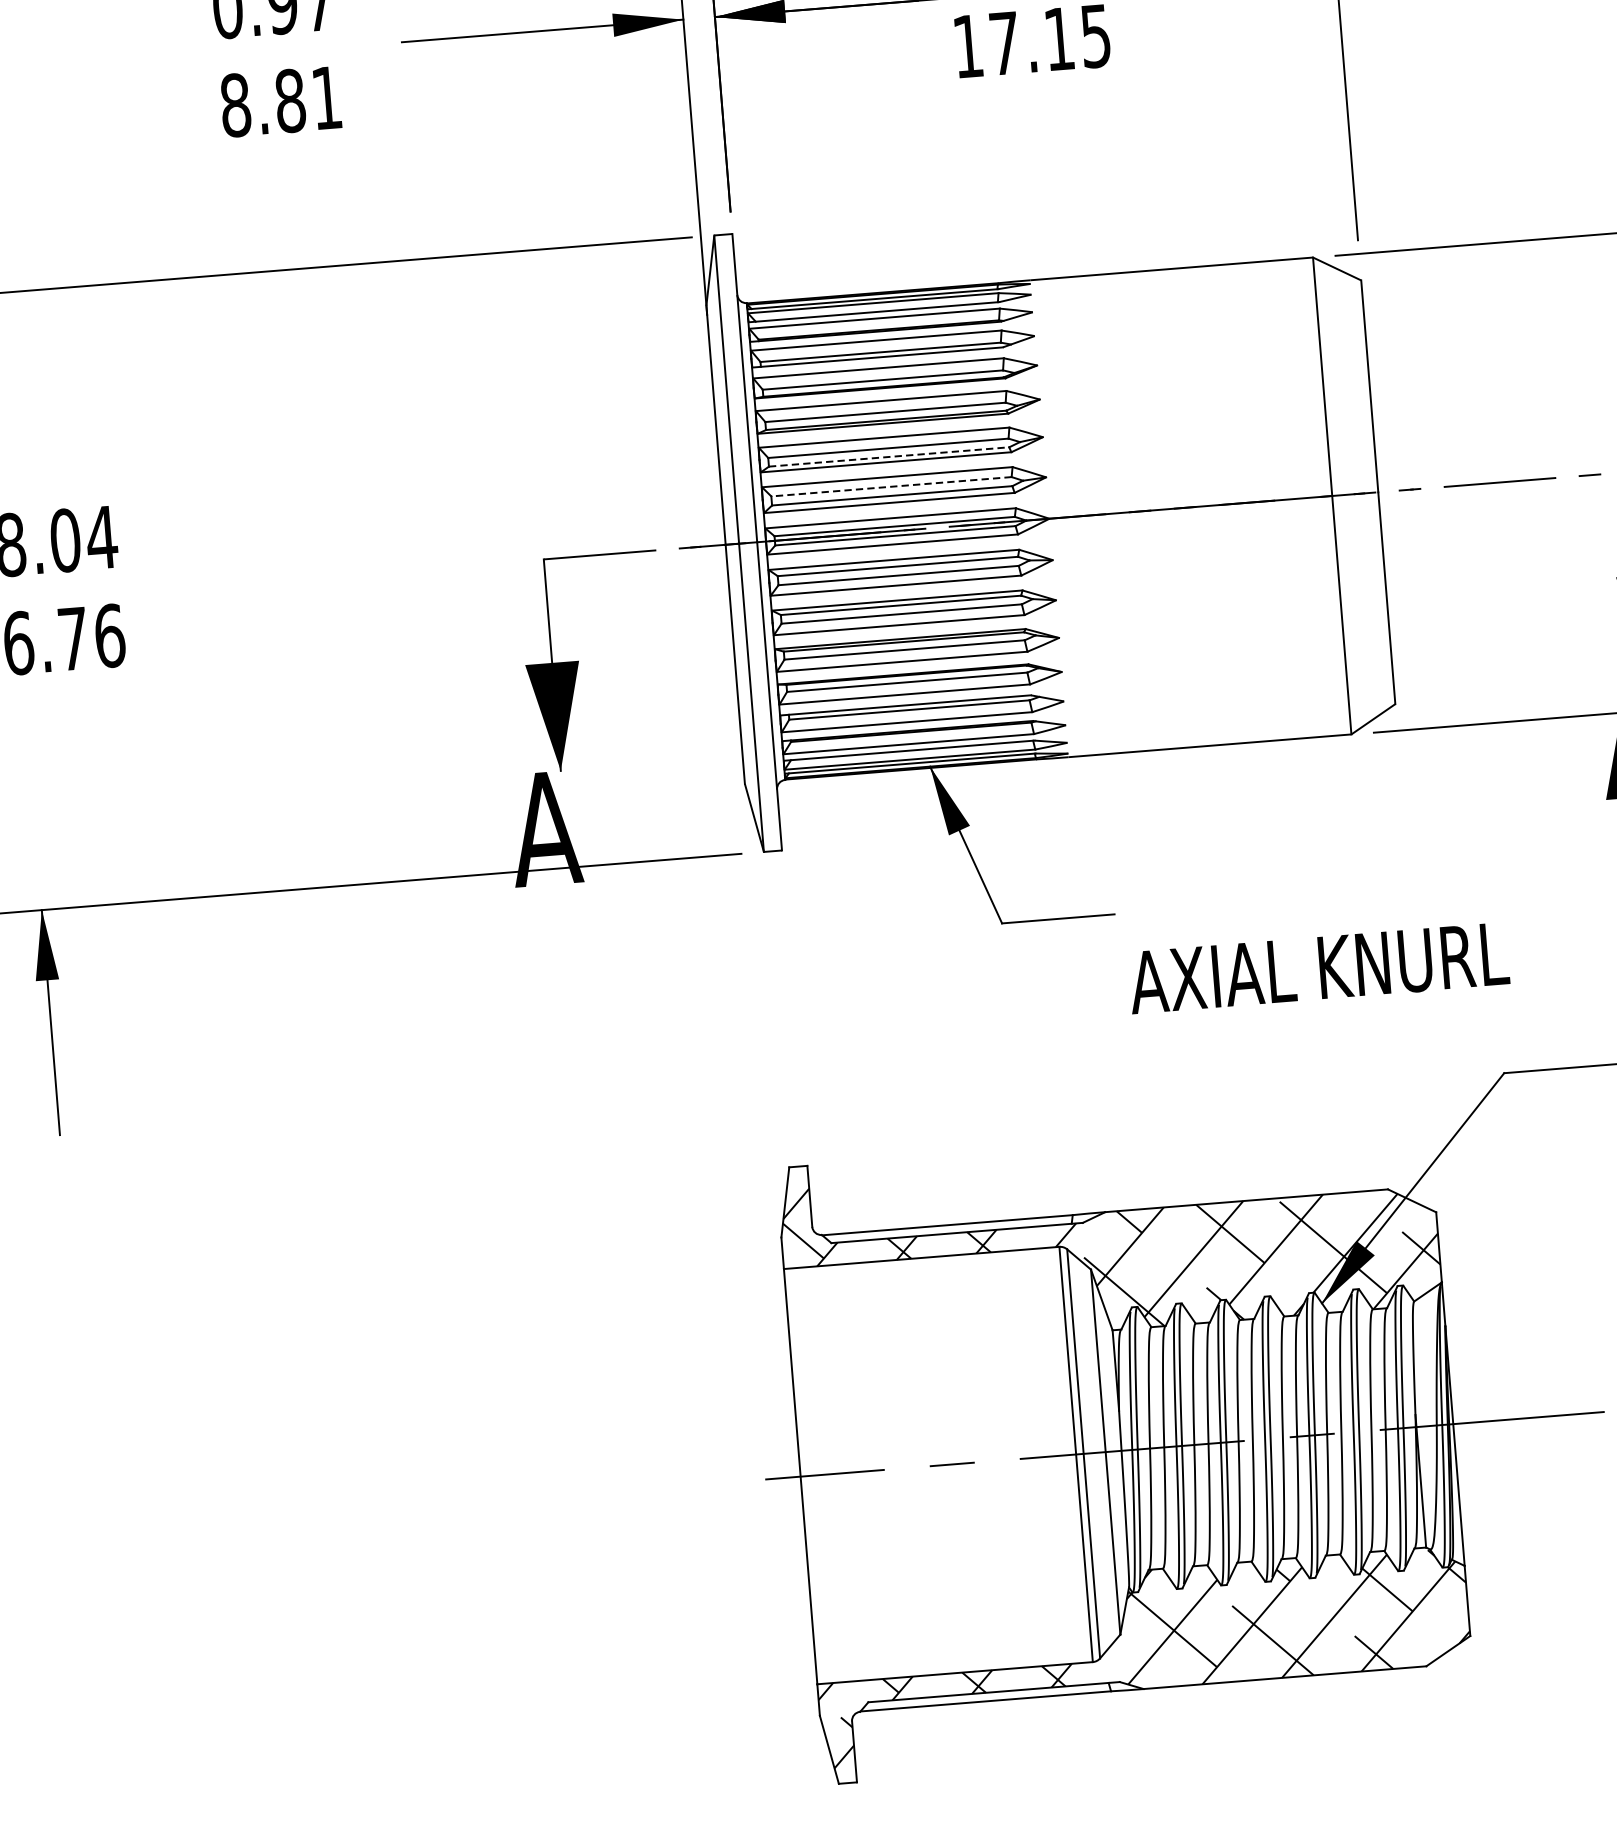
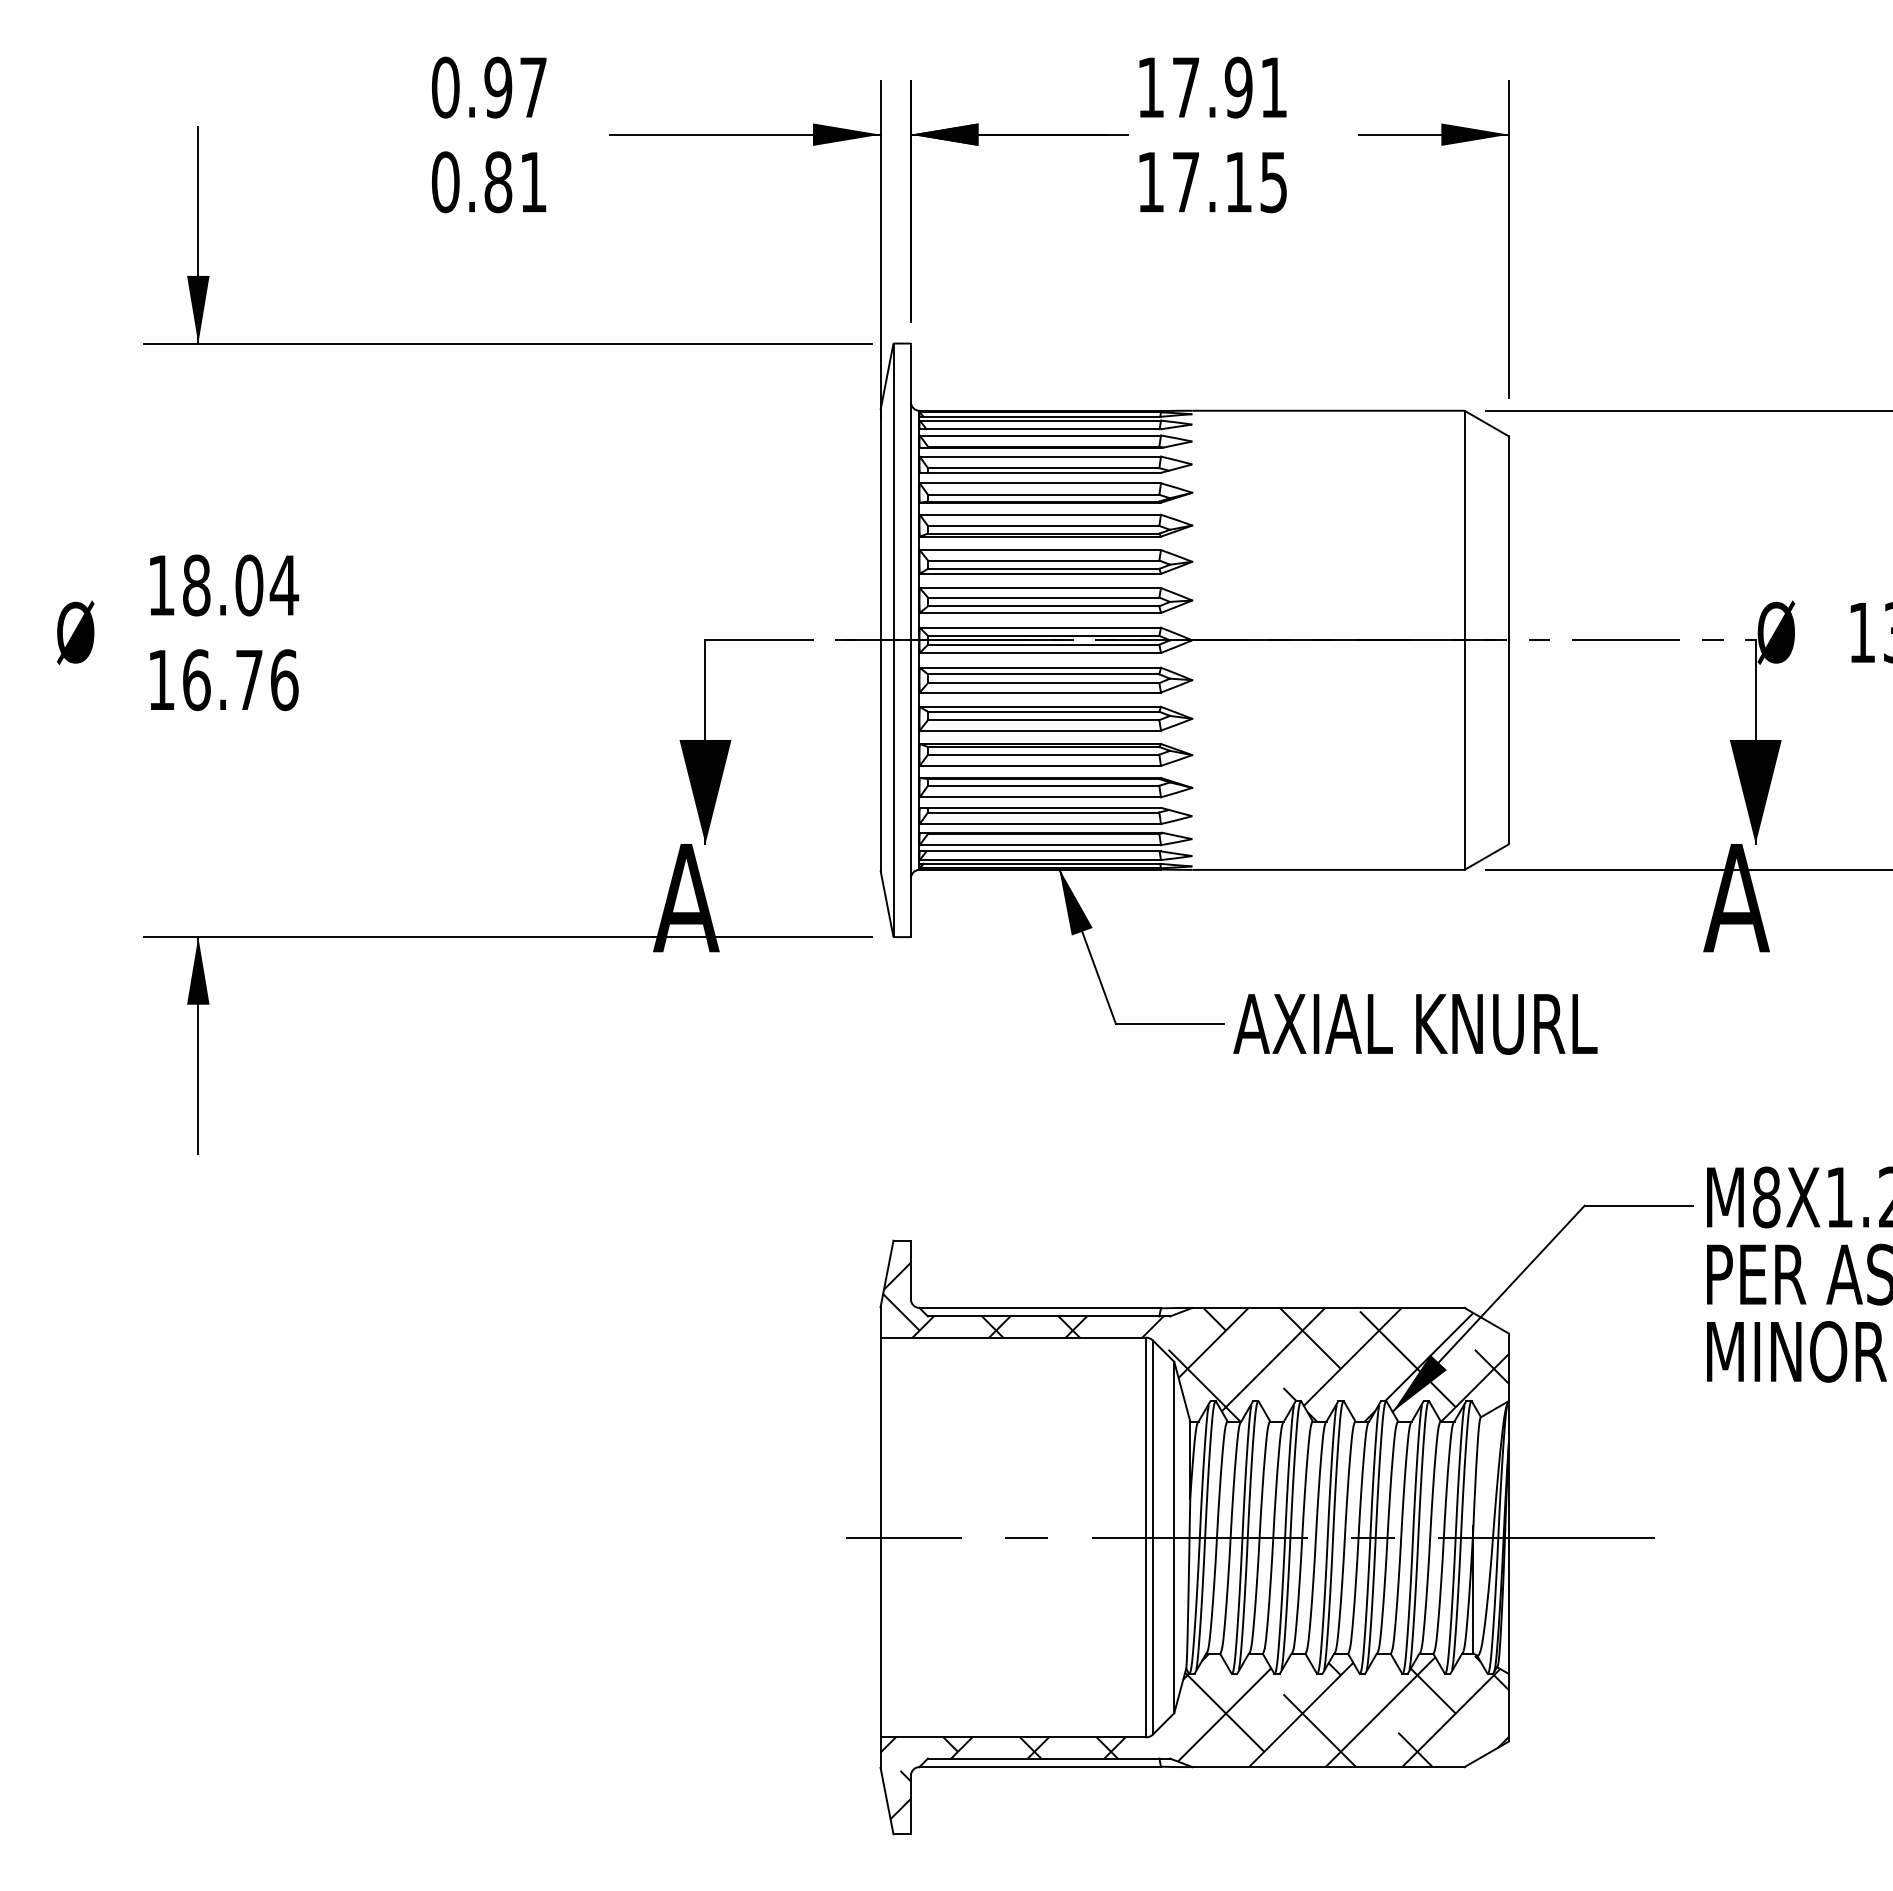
text: (235, 104) -> (445, 181), 8.81 -> 0.81
line: (888, 456) -> (1043, 568), dashed -> solid
line: (891, 486) -> (1043, 597), dashed -> solid
text: (1318, 968) -> (1415, 1024), moved

